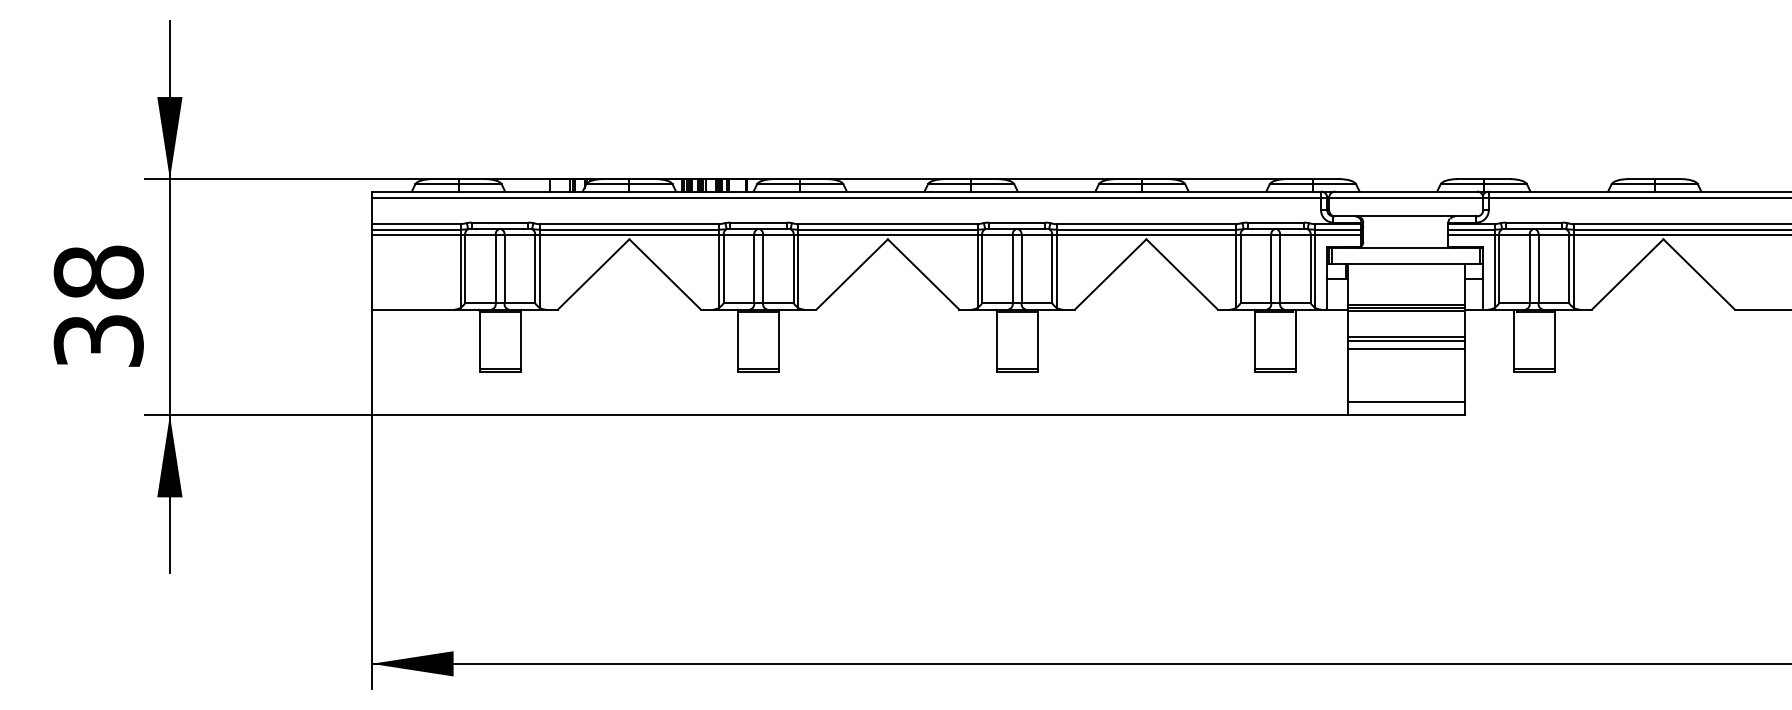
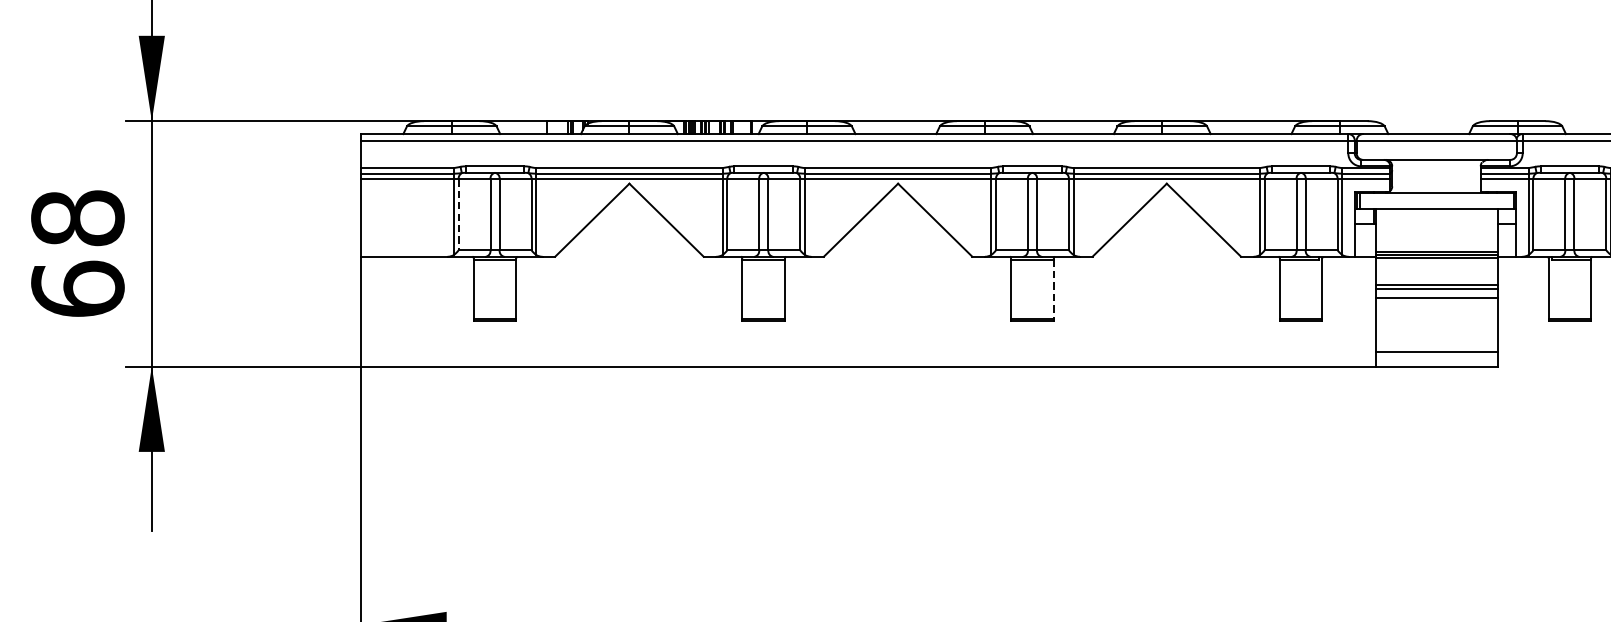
line: (465, 269) -> (459, 215), solid -> dashed
text: (98, 340) -> (77, 288), 38 -> 68
line: (1037, 341) -> (1053, 289), solid -> dashed

